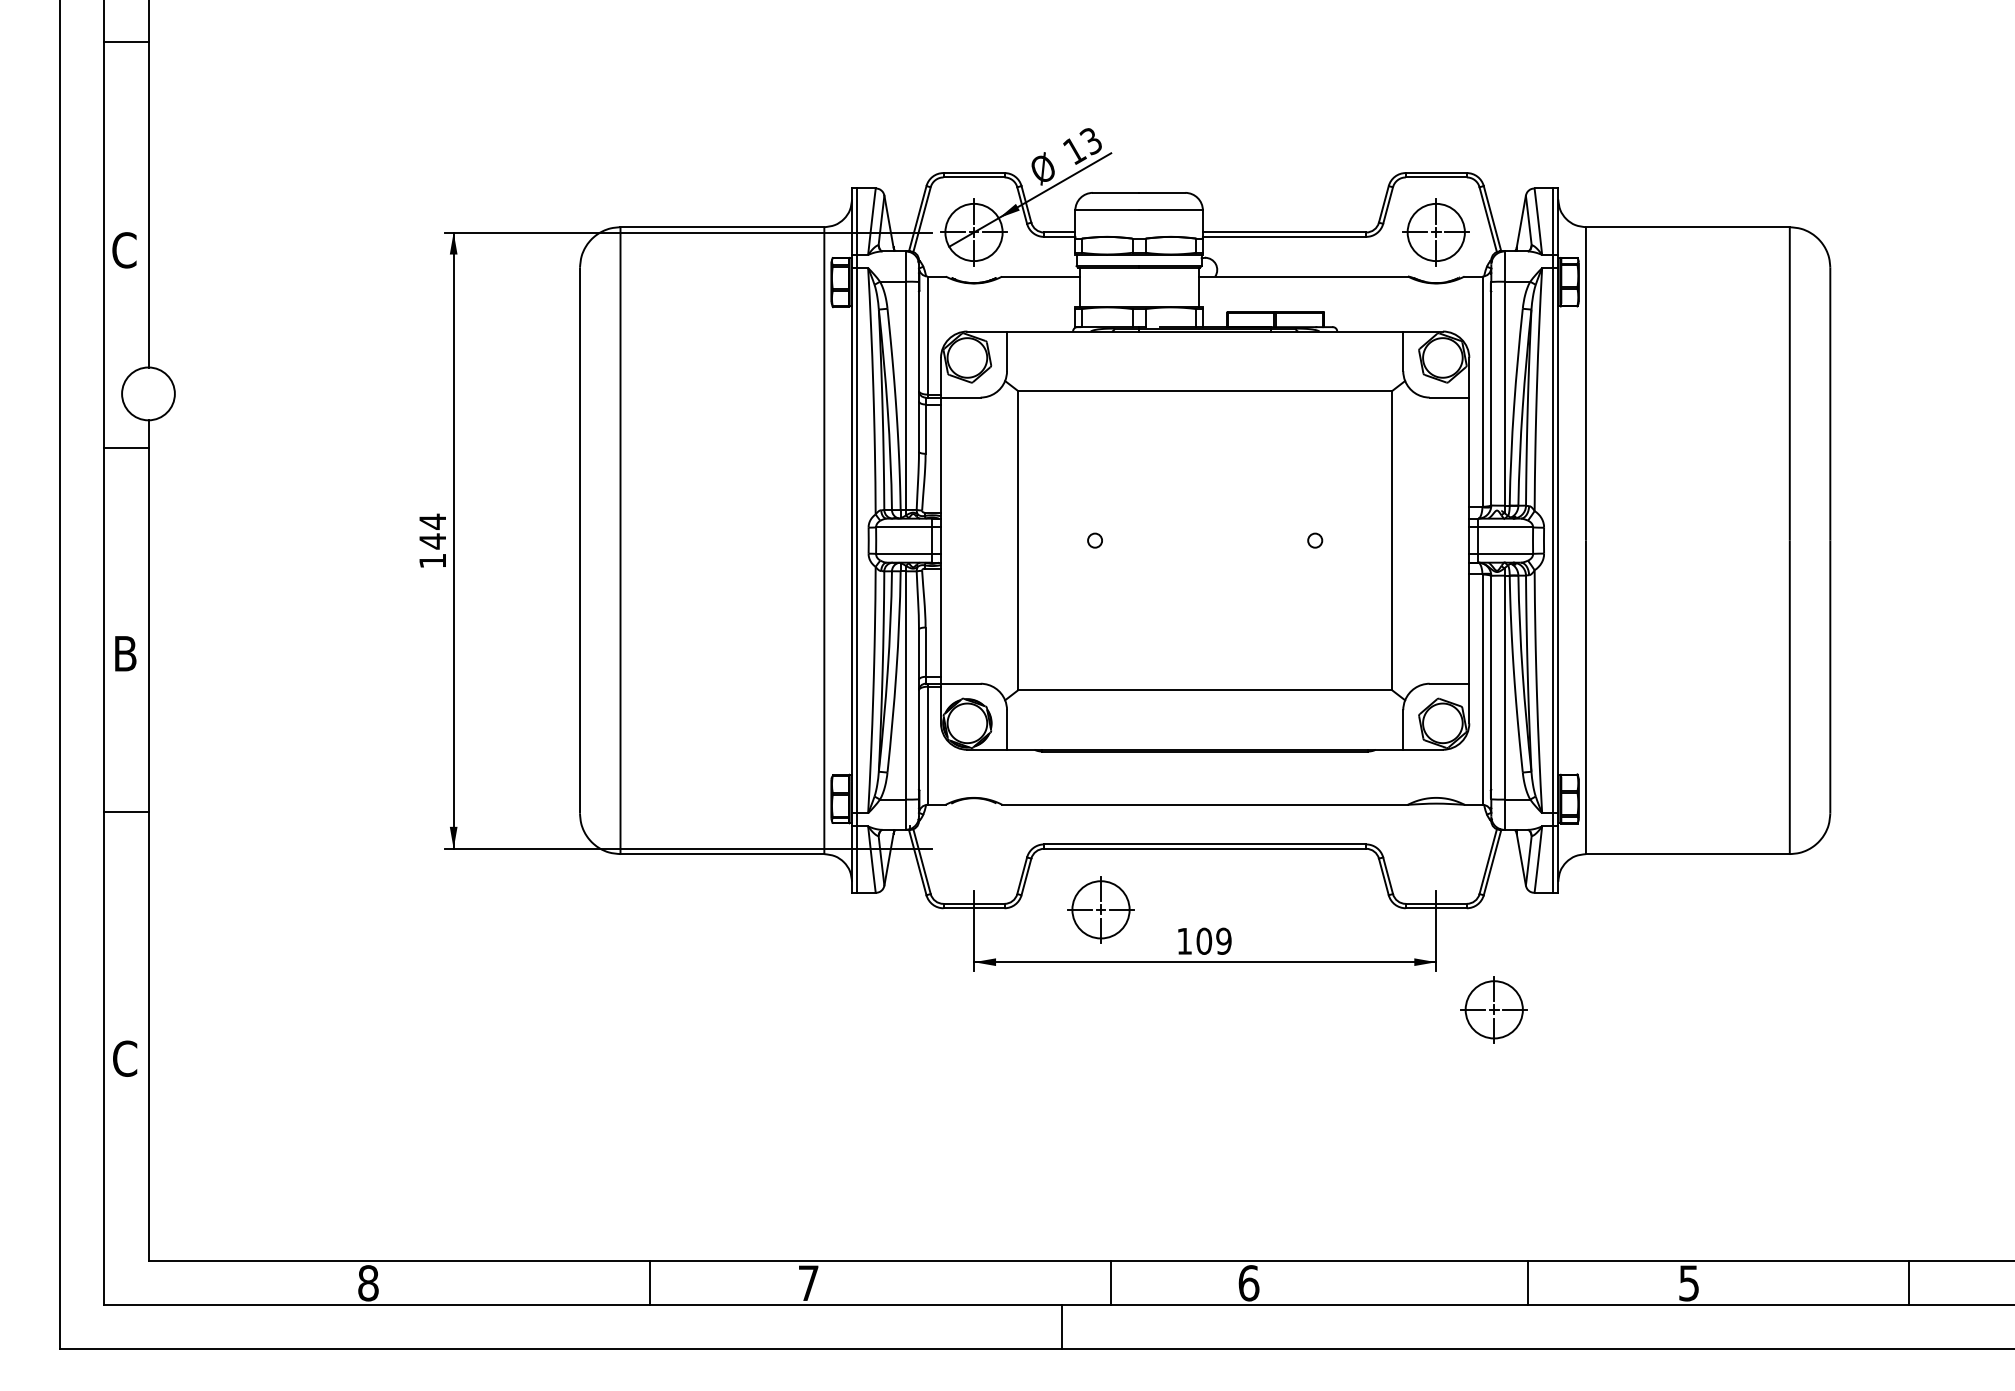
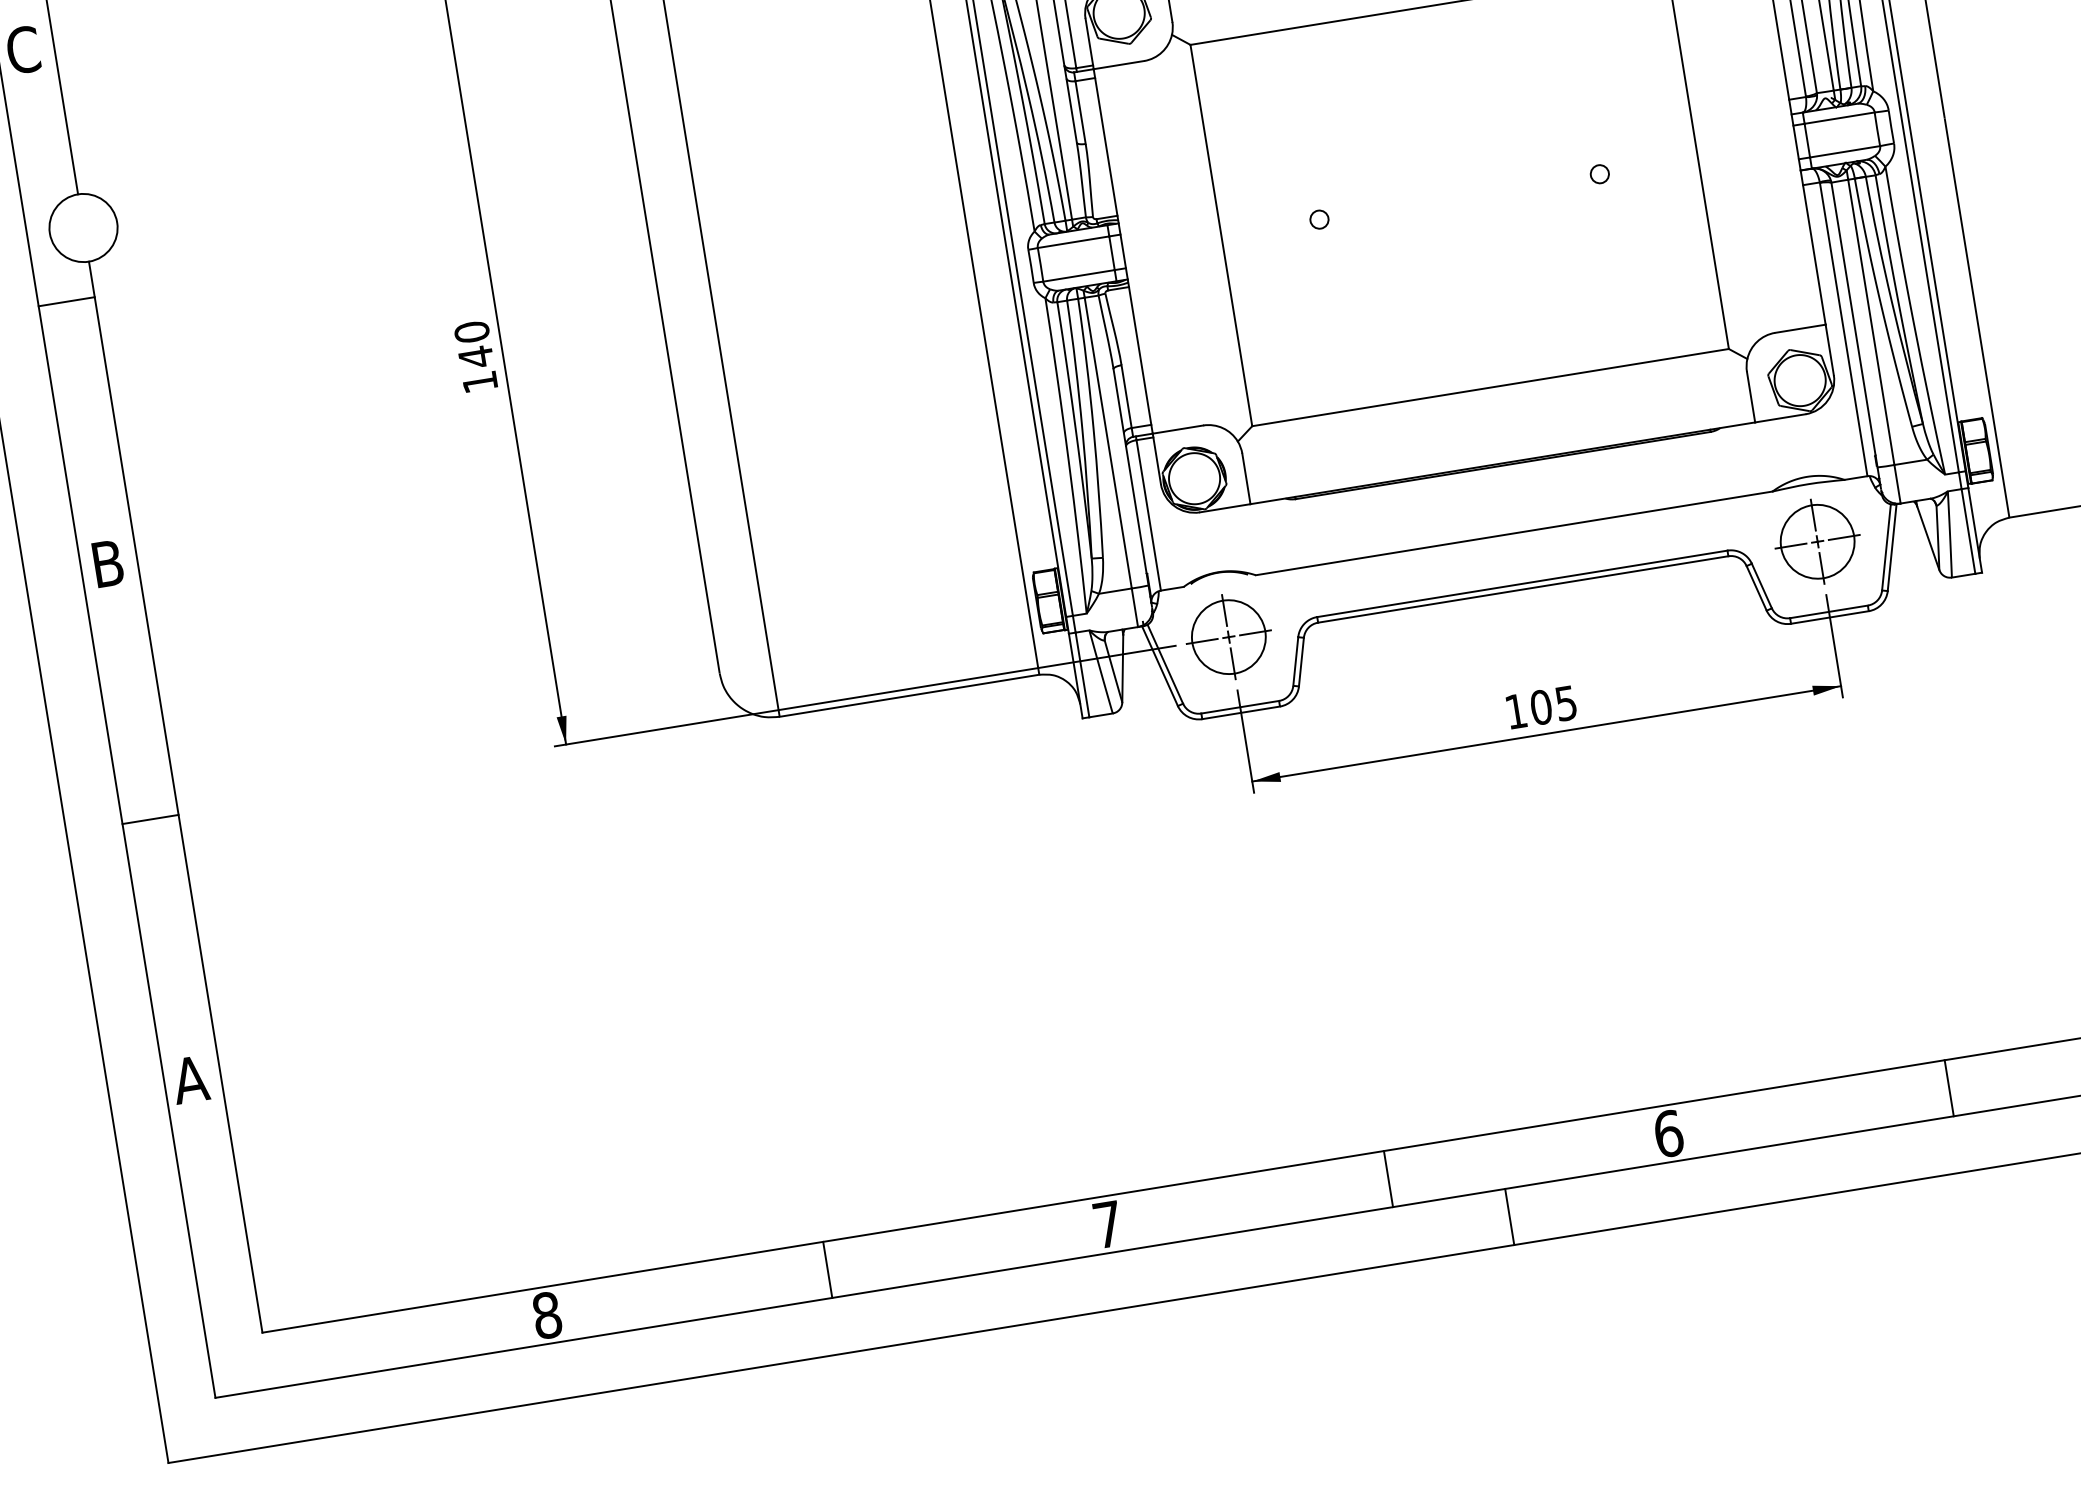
text: (432, 521) -> (471, 331), 144 -> 140
line: (126, 811) -> (150, 819), moved
part: (1100, 909) -> (1228, 636), moved
text: (1223, 940) -> (1565, 702), 109 -> 105
part: (1493, 1009) -> (1816, 541), moved
text: (124, 1058) -> (190, 1079), C -> A
line: (649, 1283) -> (827, 1270), moved
line: (1110, 1283) -> (1387, 1179), moved
line: (1528, 1283) -> (1949, 1088), moved
line: (1062, 1327) -> (1510, 1217), moved

